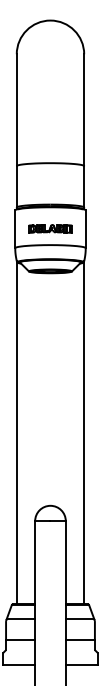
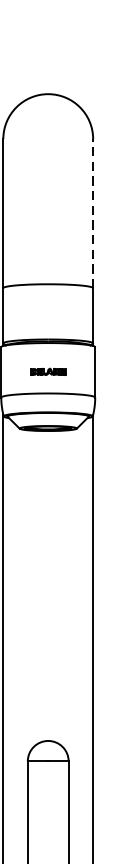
line: (84, 110) -> (93, 214), solid -> dashed
part: (50, 228) -> (48, 371), size x0.6

